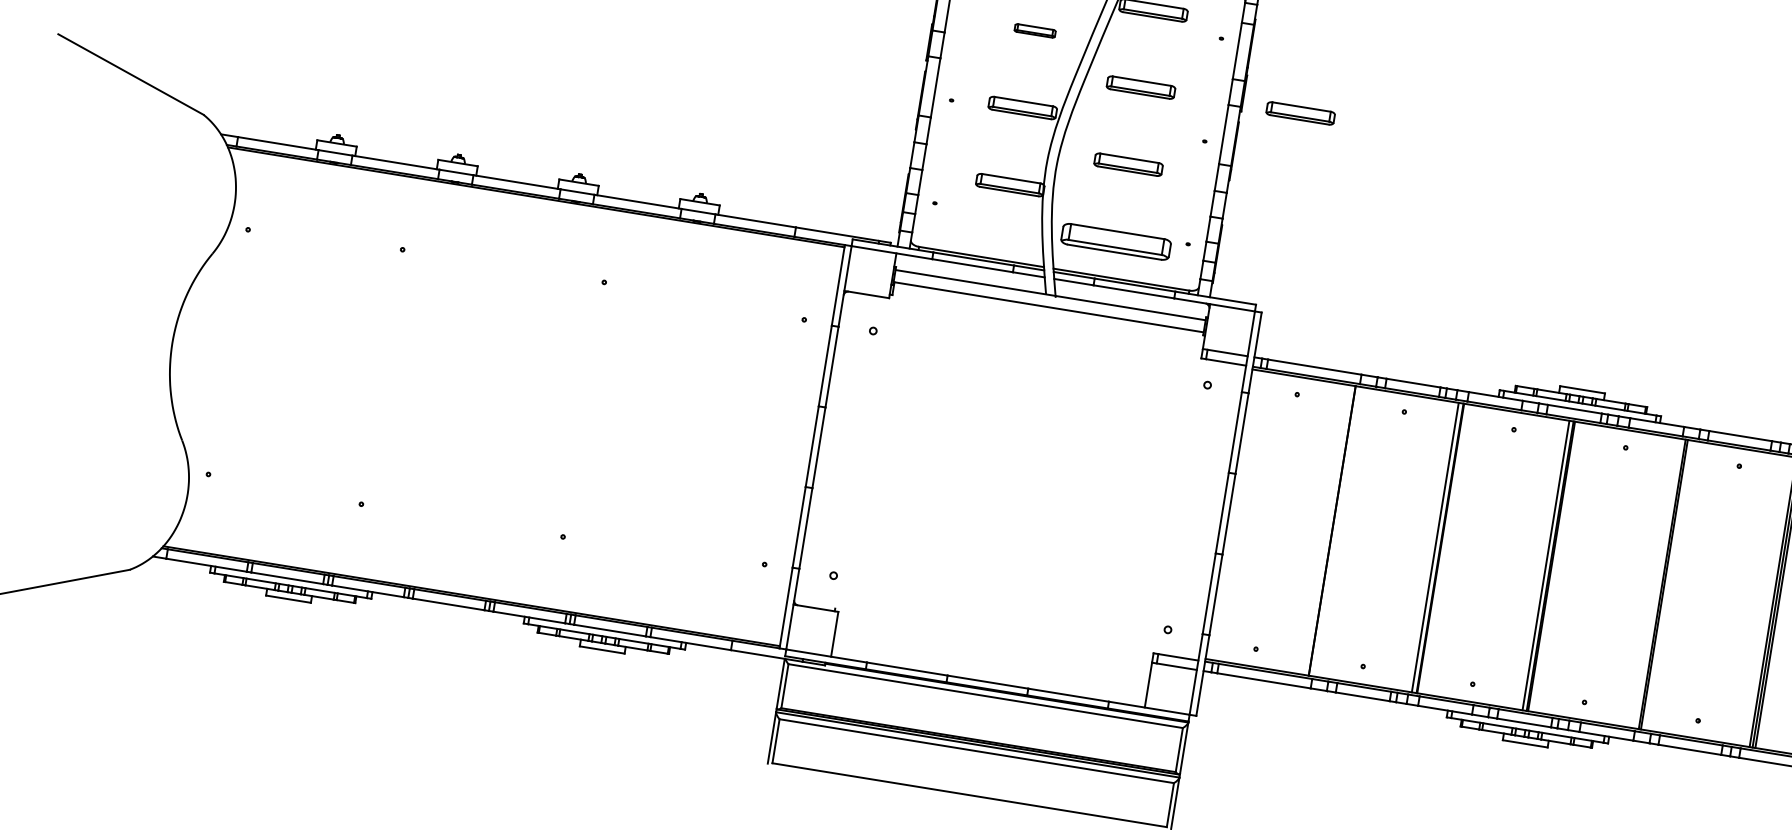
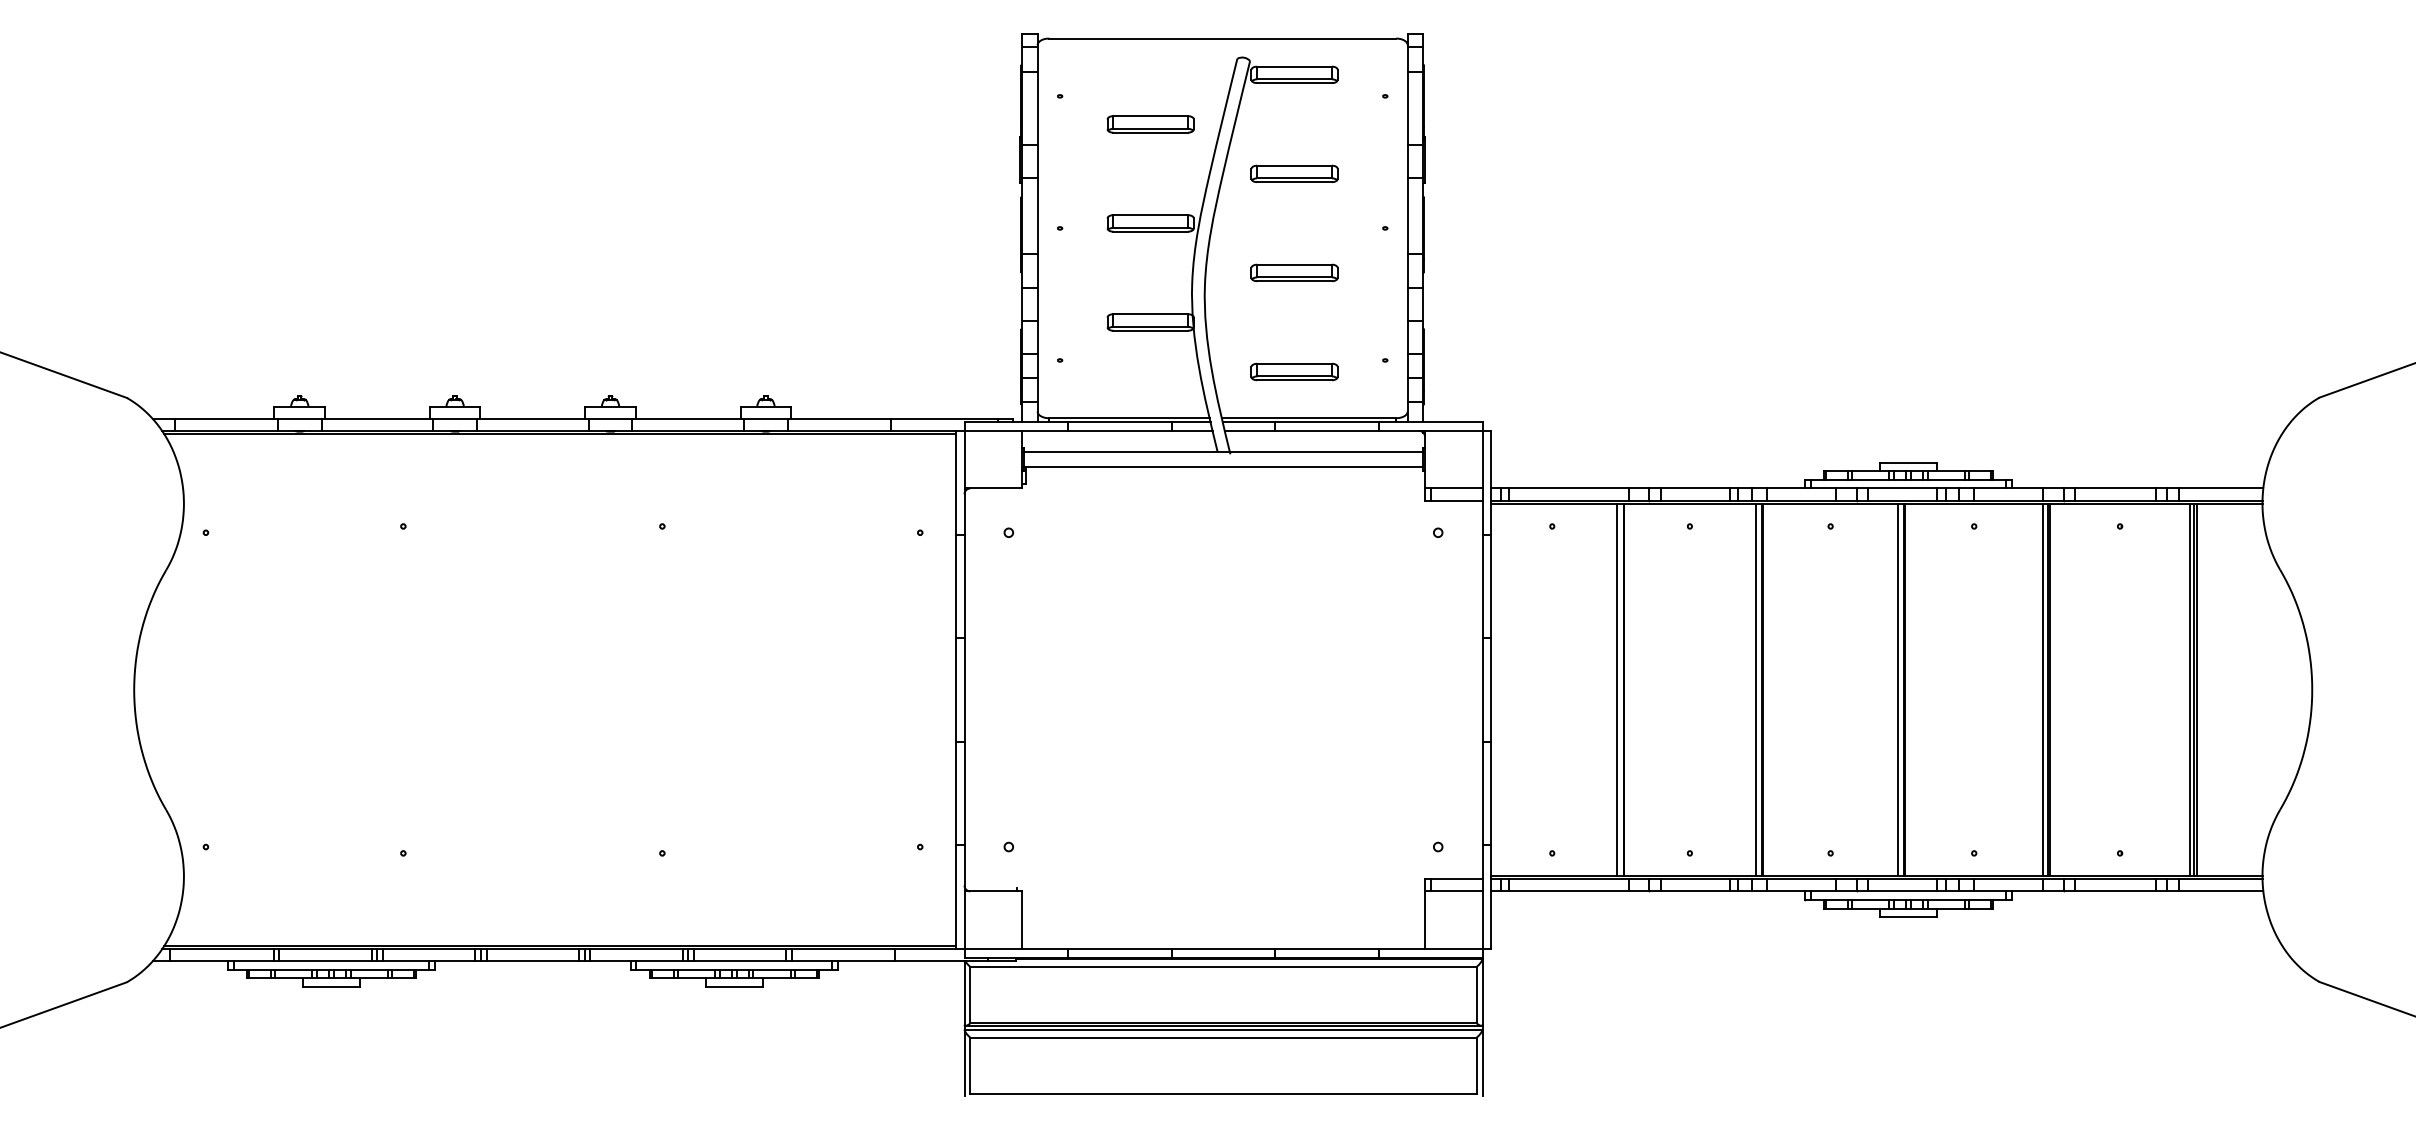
part: (1035, 30) -> (1150, 124), size x1.67
part: (1300, 113) -> (1499, 173), removed
part: (1116, 241) -> (1294, 371), size x0.62
line: (1326, 529) -> (1616, 689), added
line: (1658, 583) -> (2042, 689), added

